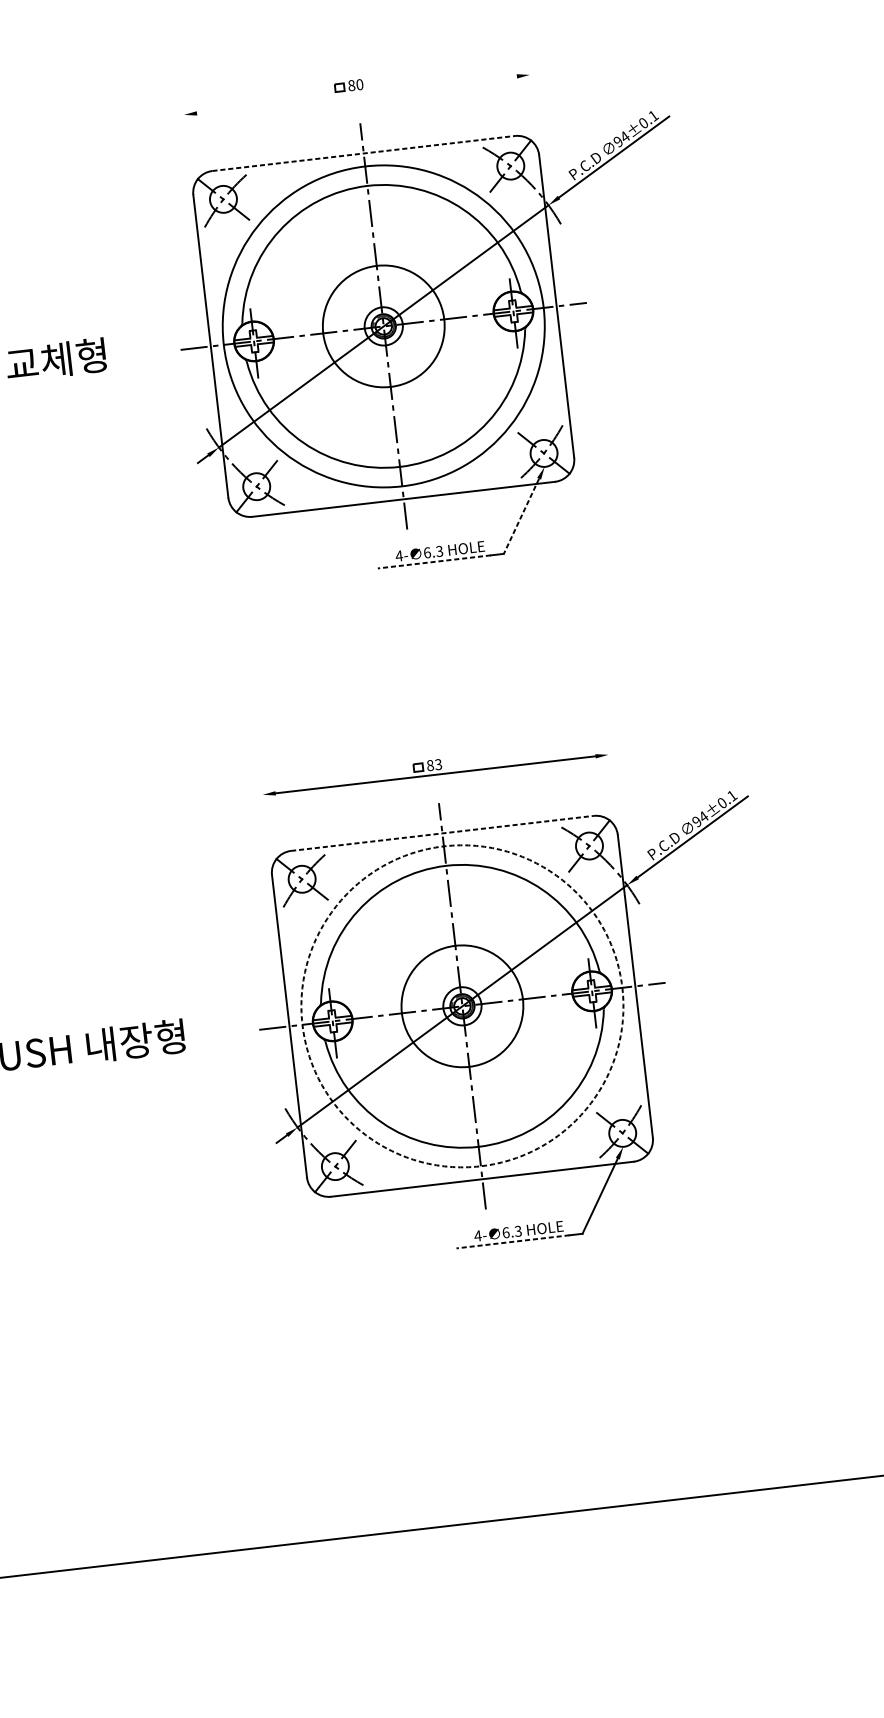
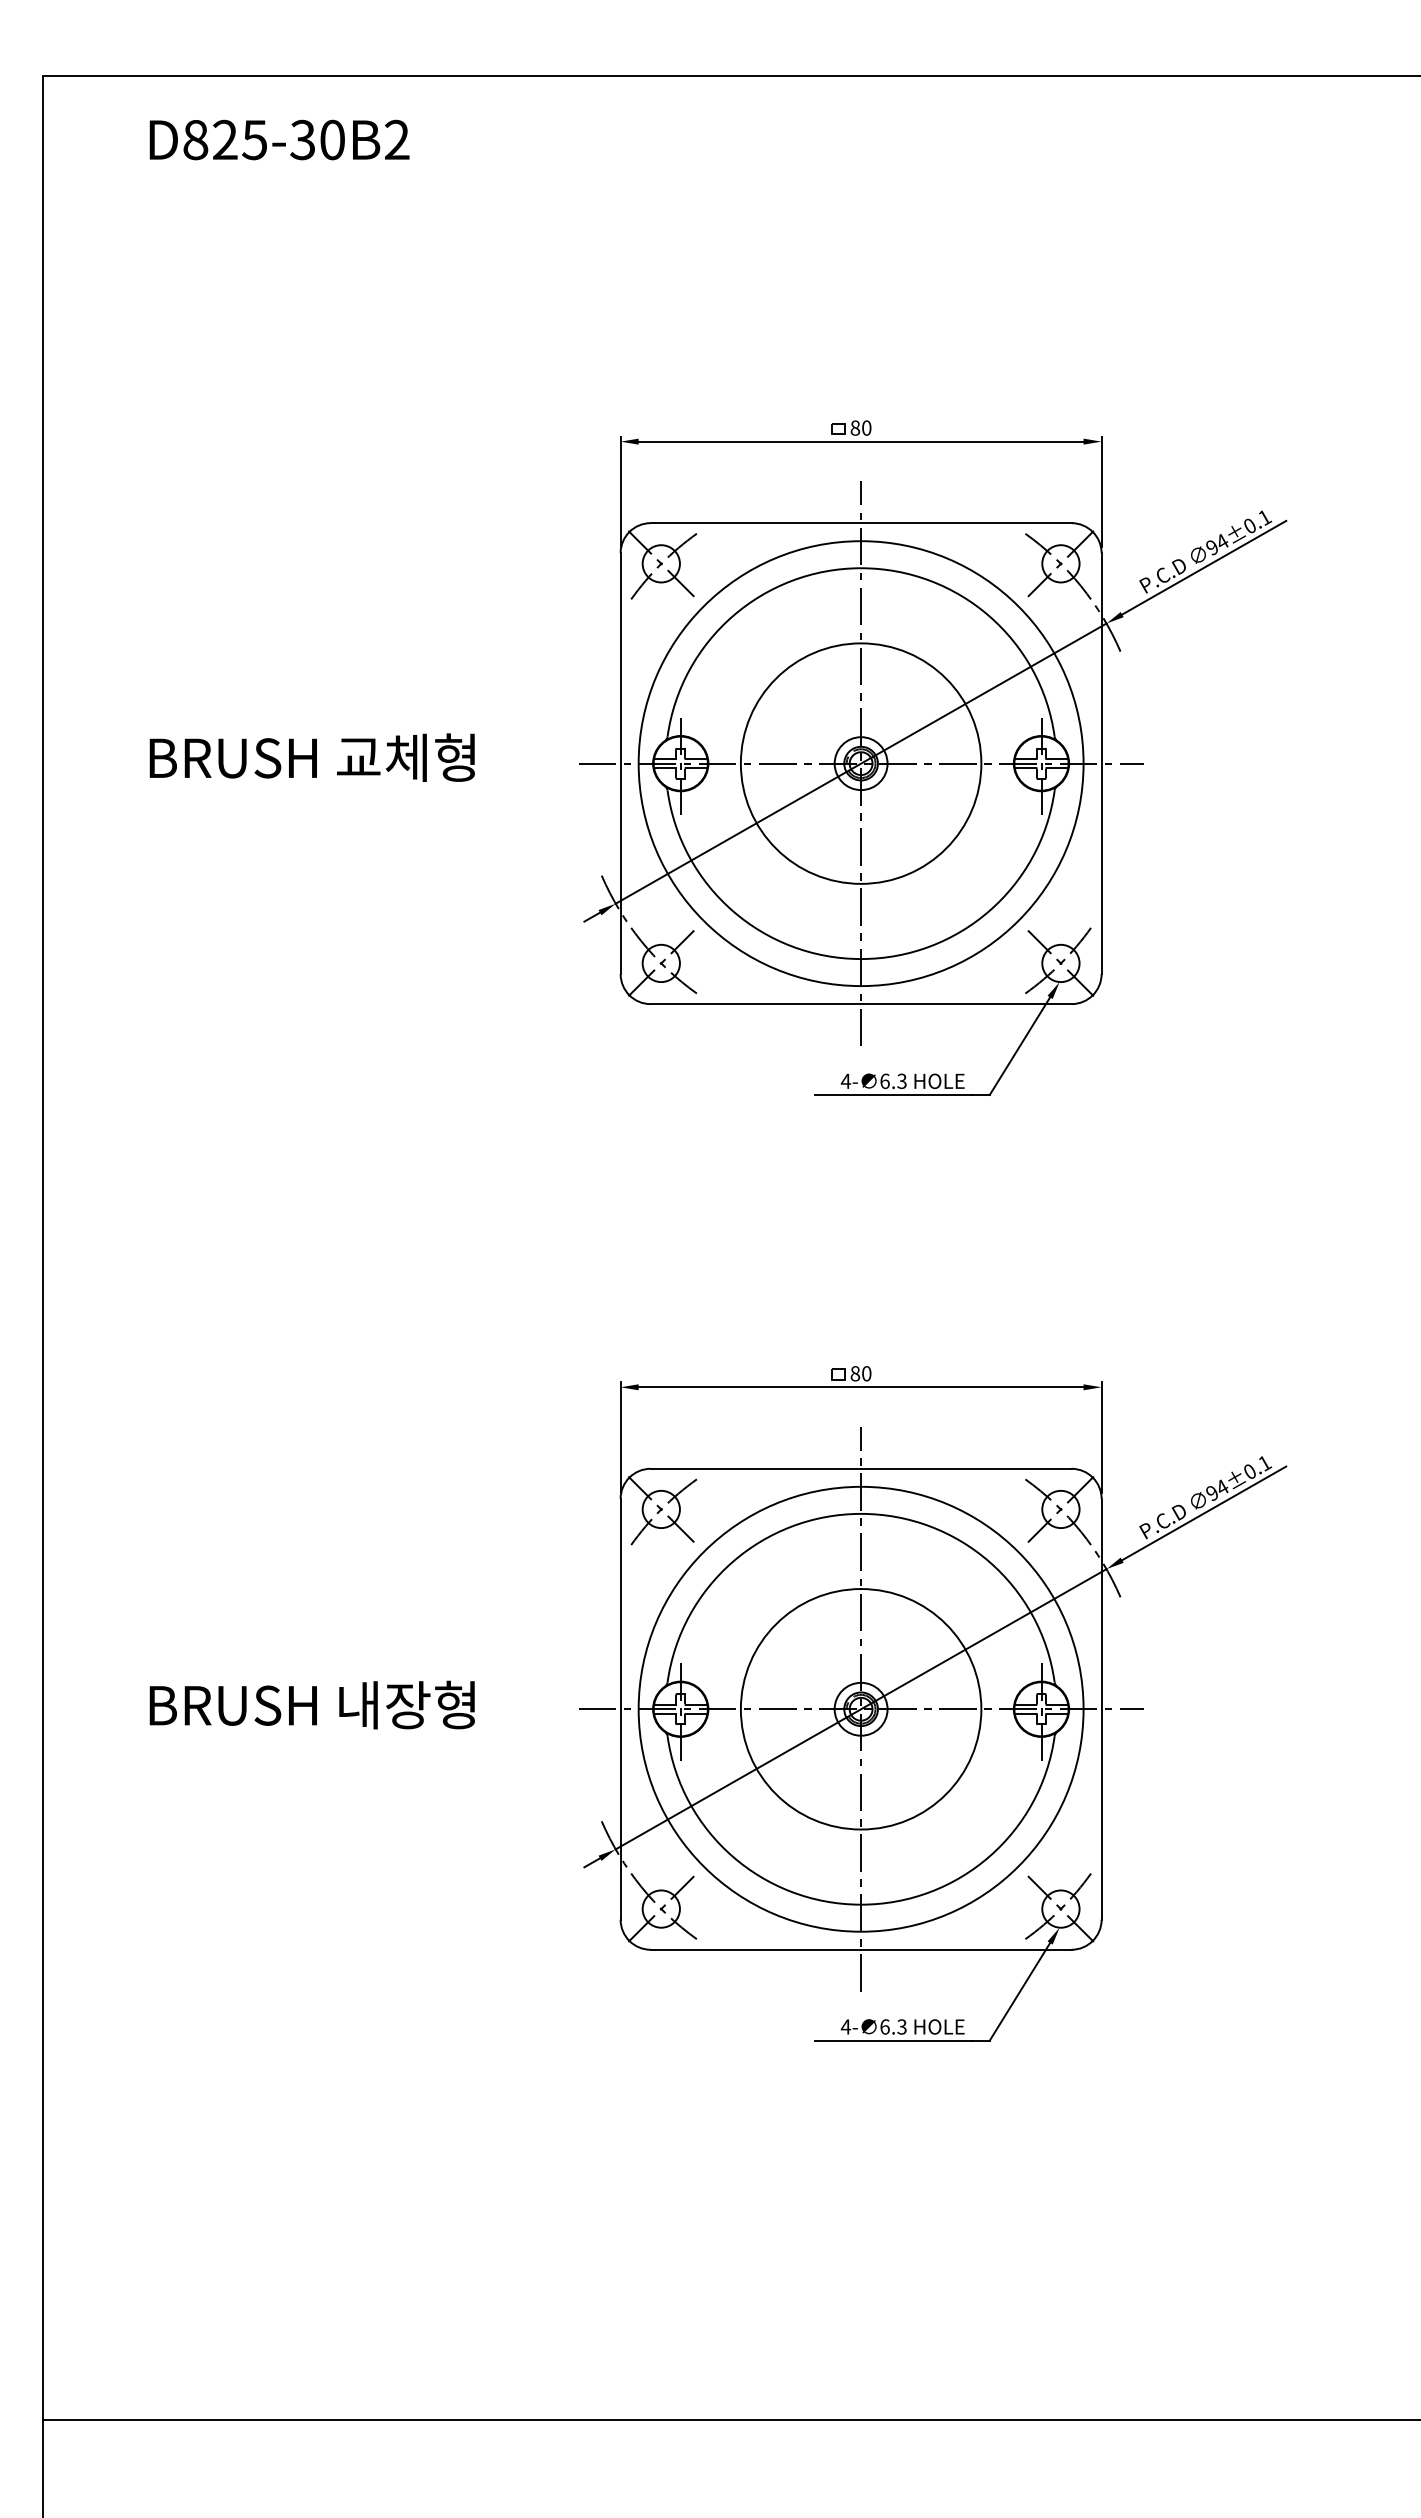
line: (356, 94) -> (860, 441), added
line: (533, 110) -> (1101, 491), added
line: (188, 150) -> (620, 491), added
line: (364, 153) -> (861, 523), dashed -> solid
circle: (383, 326) -> (860, 763), size x1.43
line: (521, 516) -> (1019, 1046), dashed -> solid
line: (434, 561) -> (893, 1094), dashed -> solid
text: (438, 764) -> (866, 1373), 83 -> 80
line: (612, 790) -> (1101, 1437), added
line: (266, 830) -> (620, 1437), added
line: (442, 833) -> (861, 1468), dashed -> solid
circle: (461, 1005) -> (860, 1708), dashed -> solid
circle: (462, 1006) -> (860, 1709), size x1.43
line: (513, 1241) -> (893, 2040), dashed -> solid

